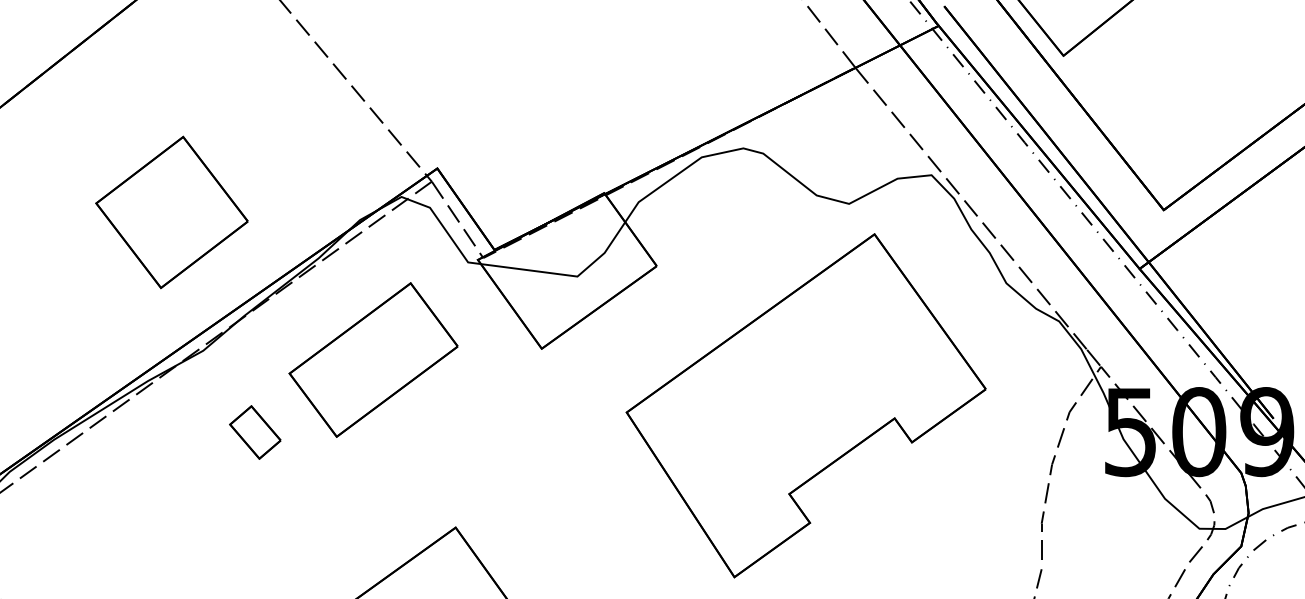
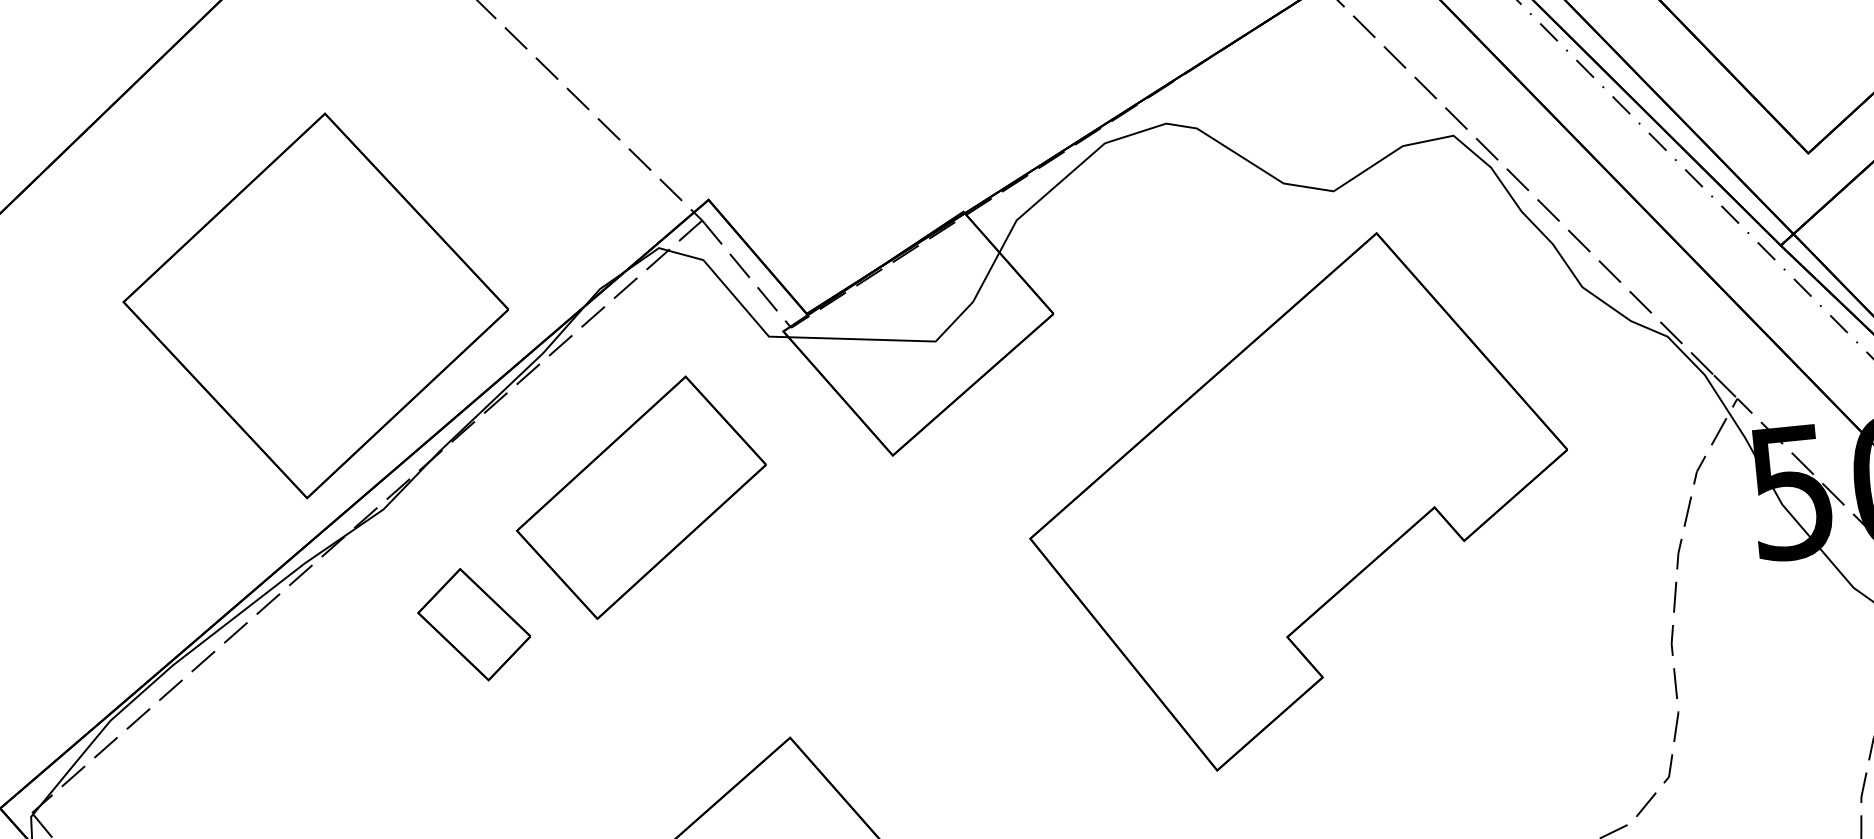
part: (171, 212) -> (314, 306), size x1.67
part: (255, 432) -> (474, 624), size x1.43

